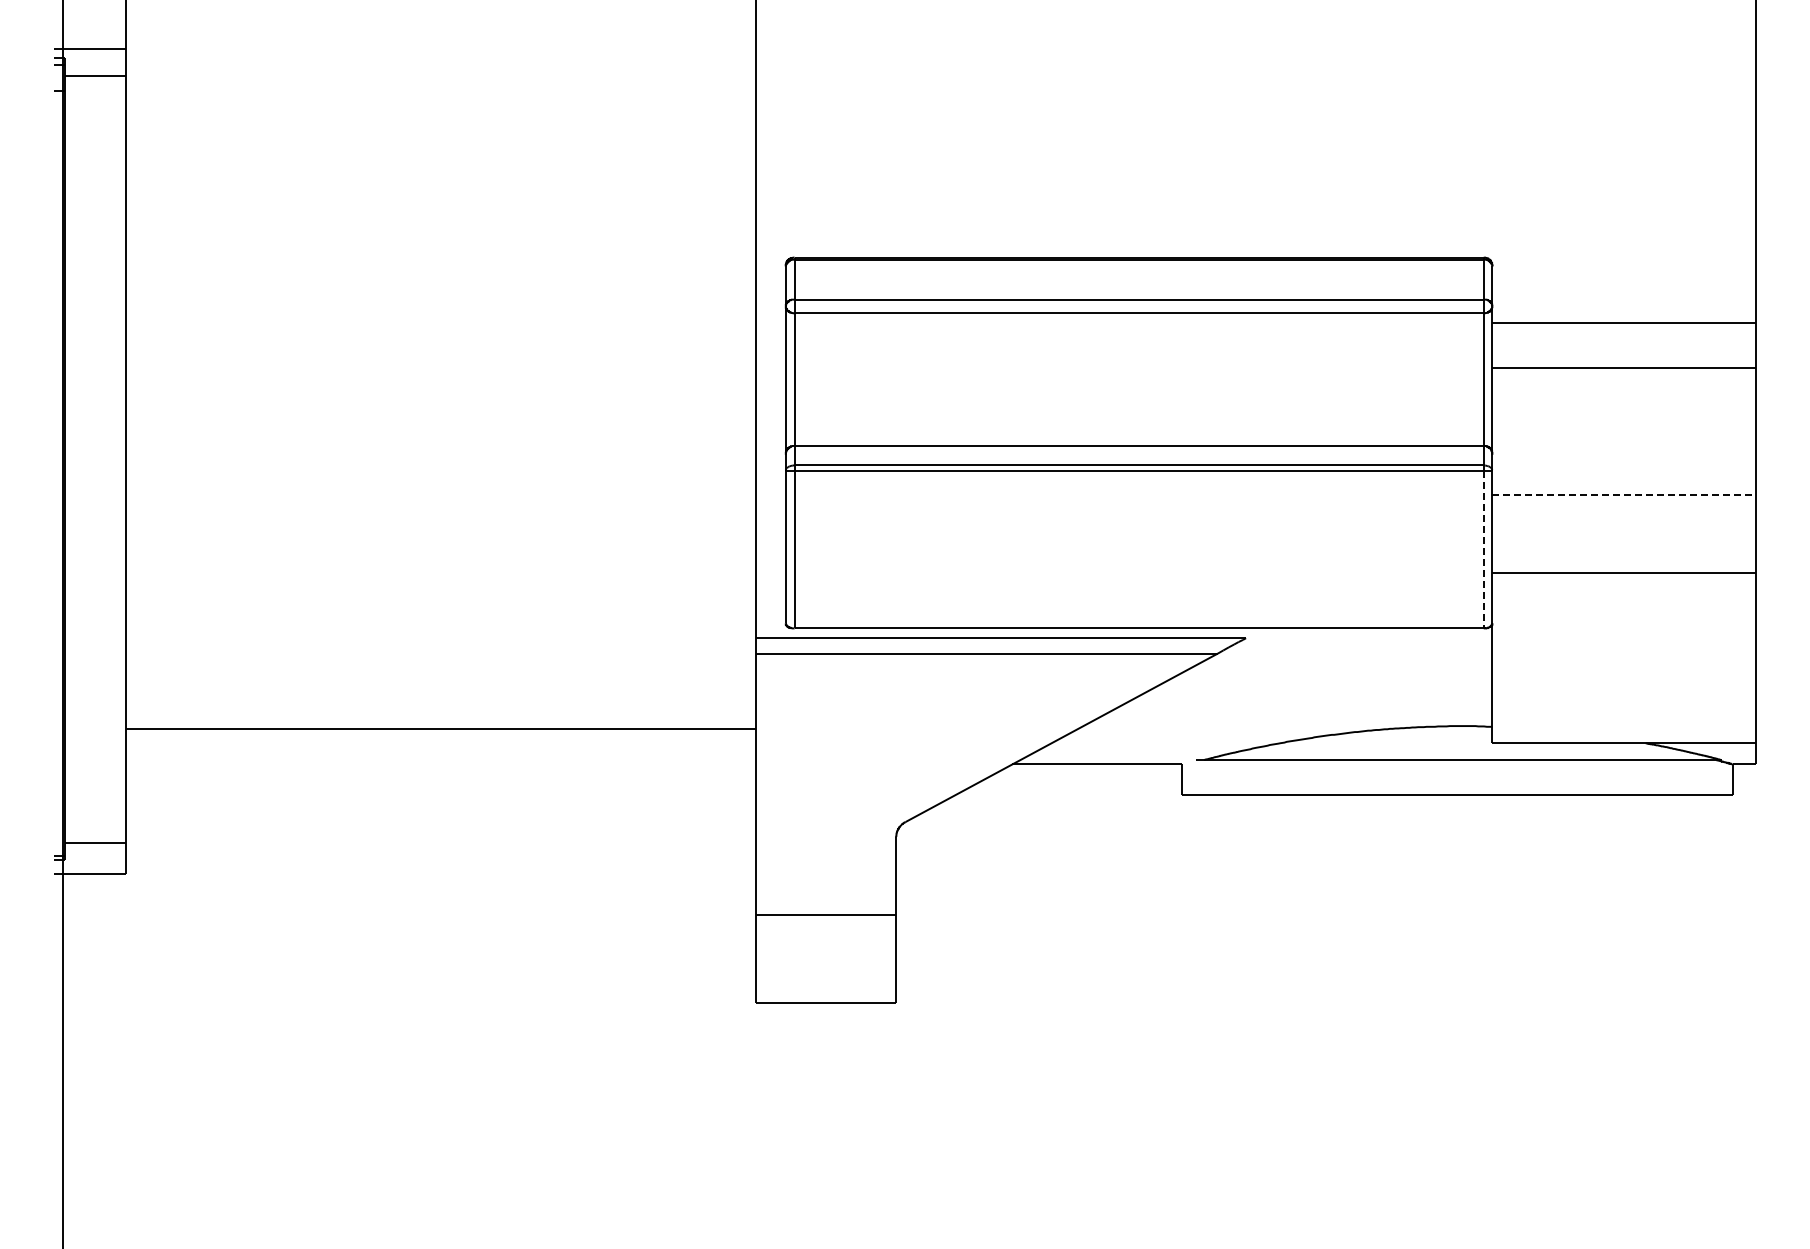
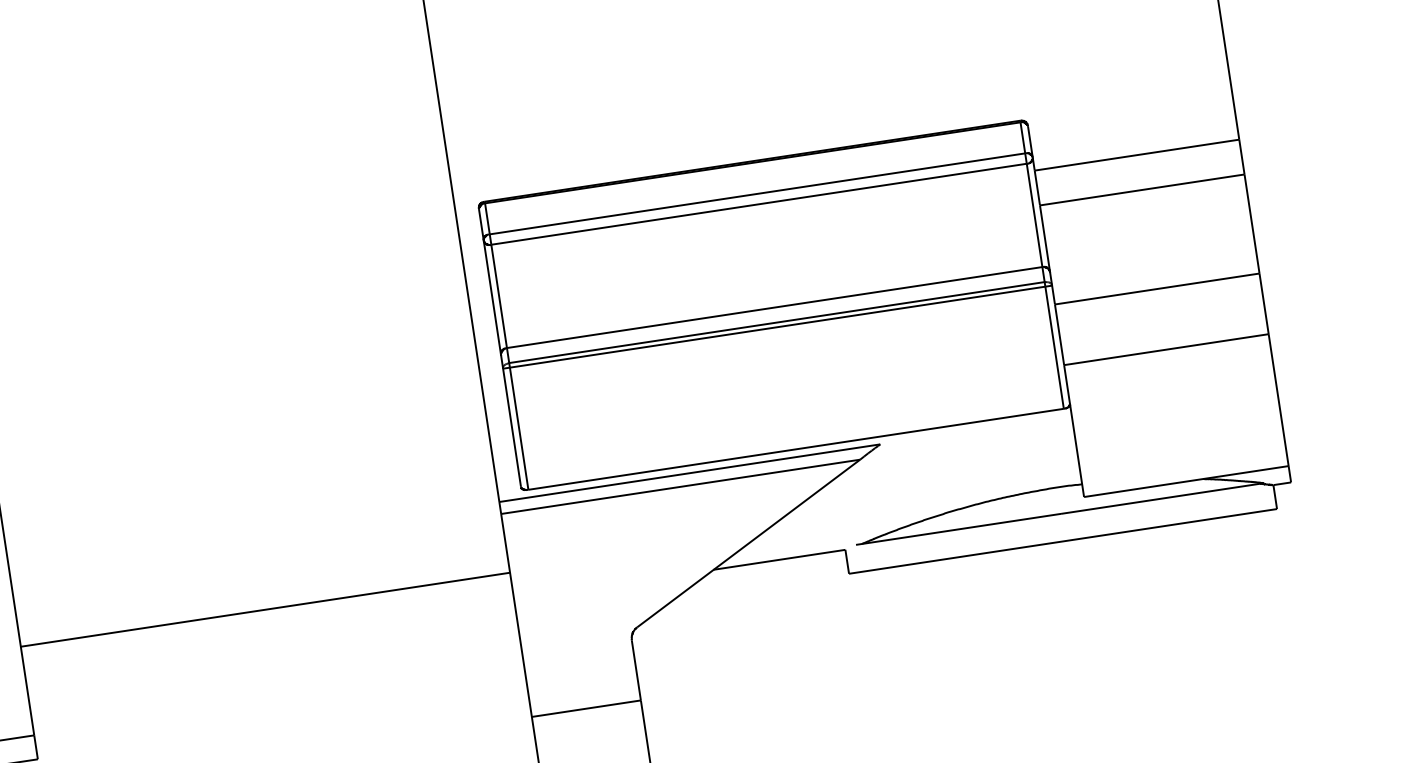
line: (1624, 495) -> (1157, 289), dashed -> solid
line: (1483, 549) -> (1054, 347), dashed -> solid

